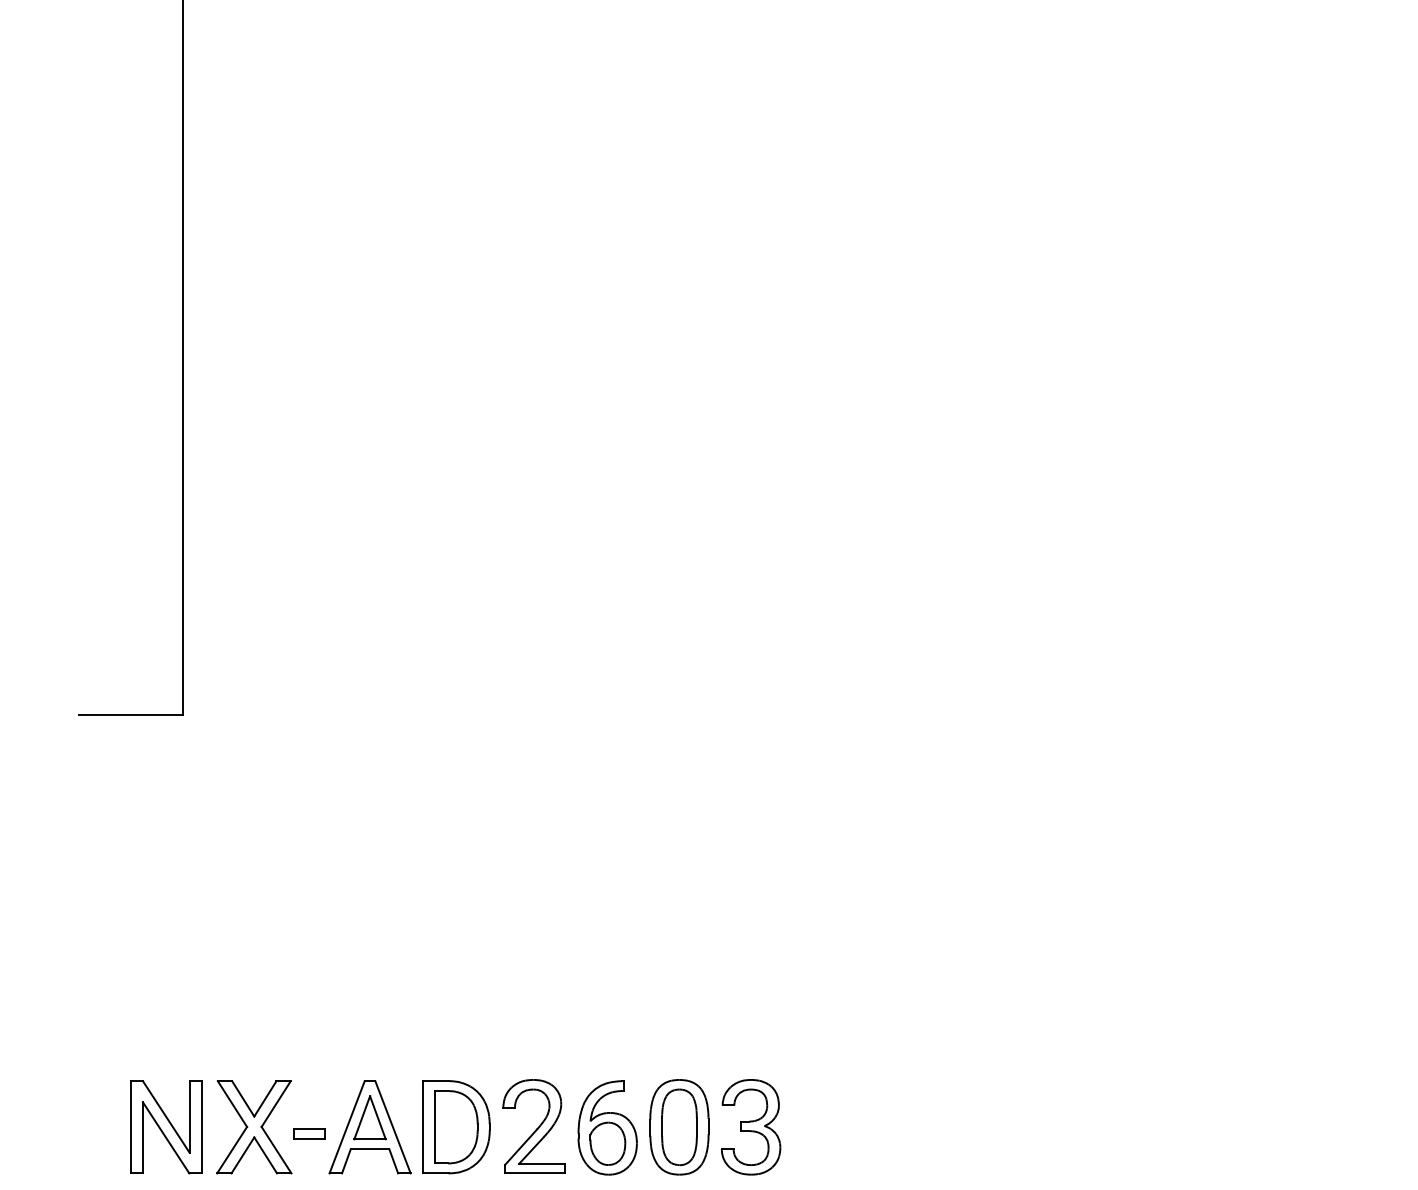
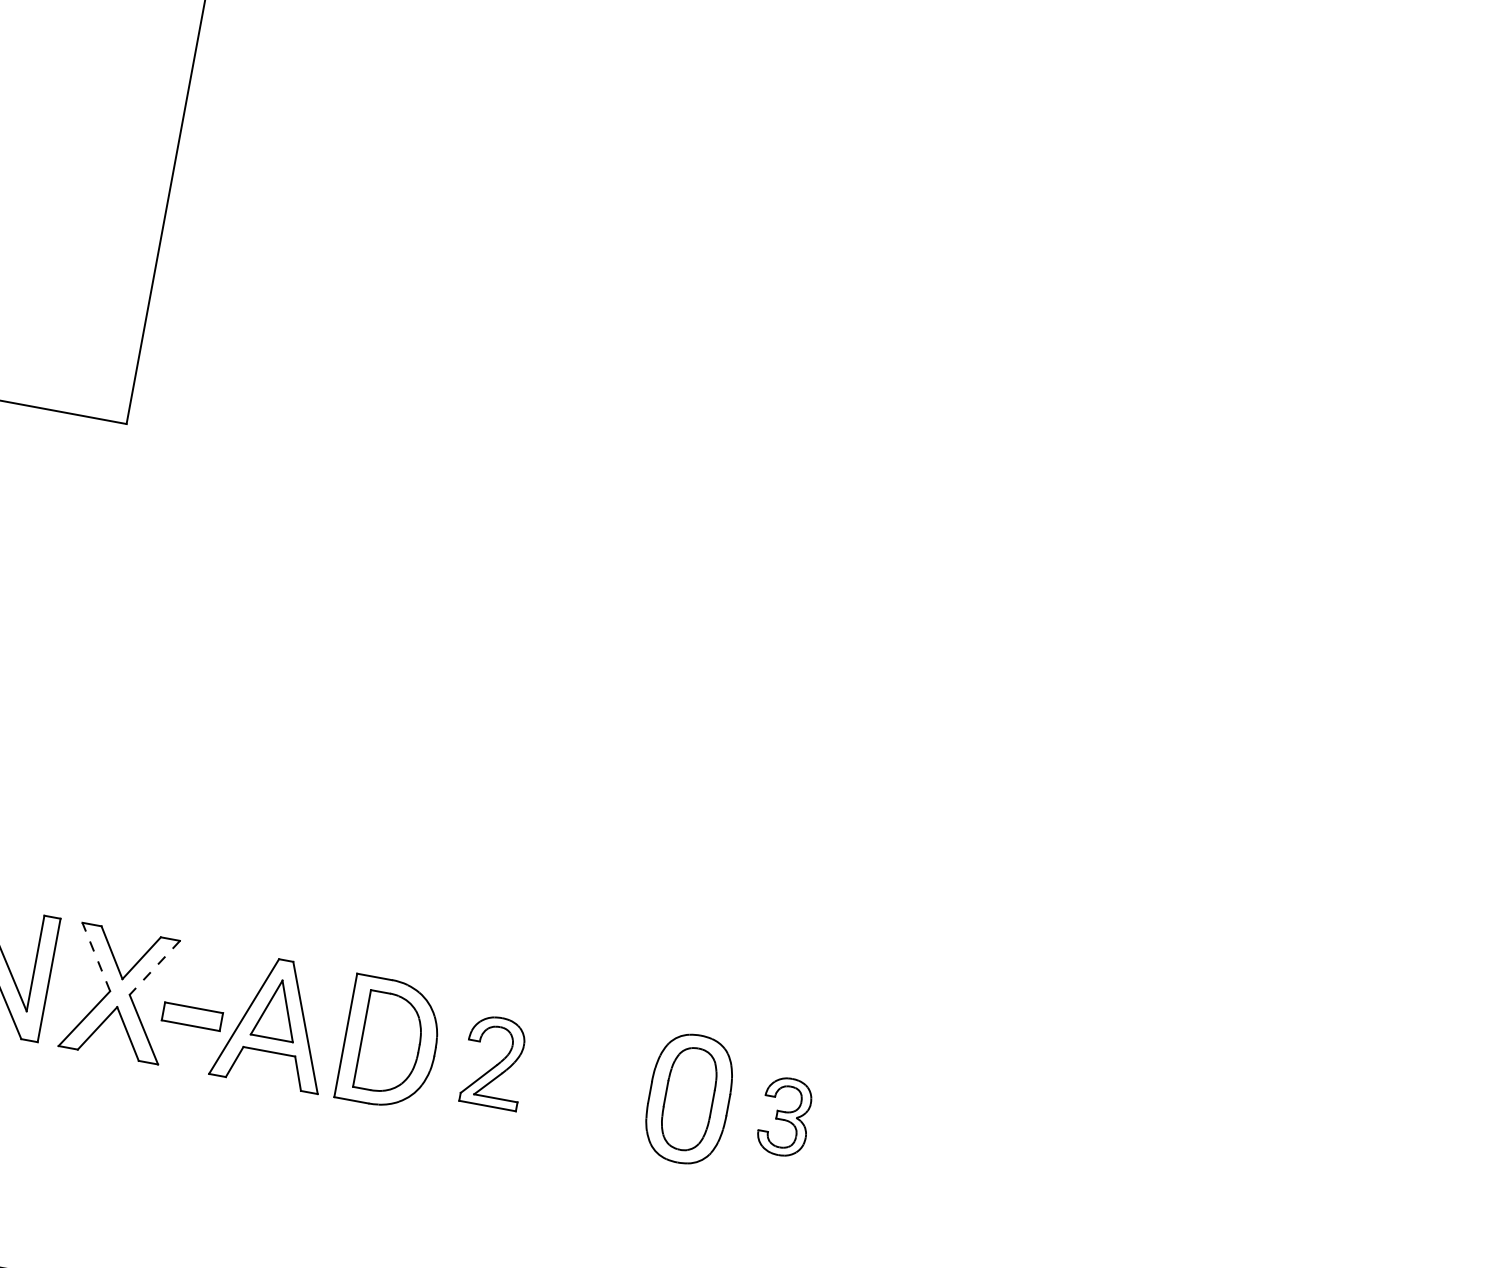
line: (232, 1103) -> (96, 956), solid -> dashed
line: (275, 1104) -> (153, 968), solid -> dashed
part: (533, 1126) -> (493, 1061), size x0.7
part: (607, 1127) -> (592, 1081), removed
part: (751, 1127) -> (785, 1117), size x0.6
part: (309, 1133) -> (192, 1015), size x1.4

